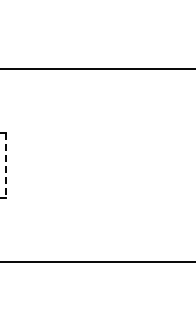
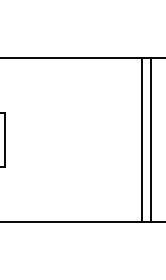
line: (6, 165) -> (5, 140), dashed -> solid
line: (168, 165) -> (142, 140), added
line: (177, 165) -> (150, 140), added

